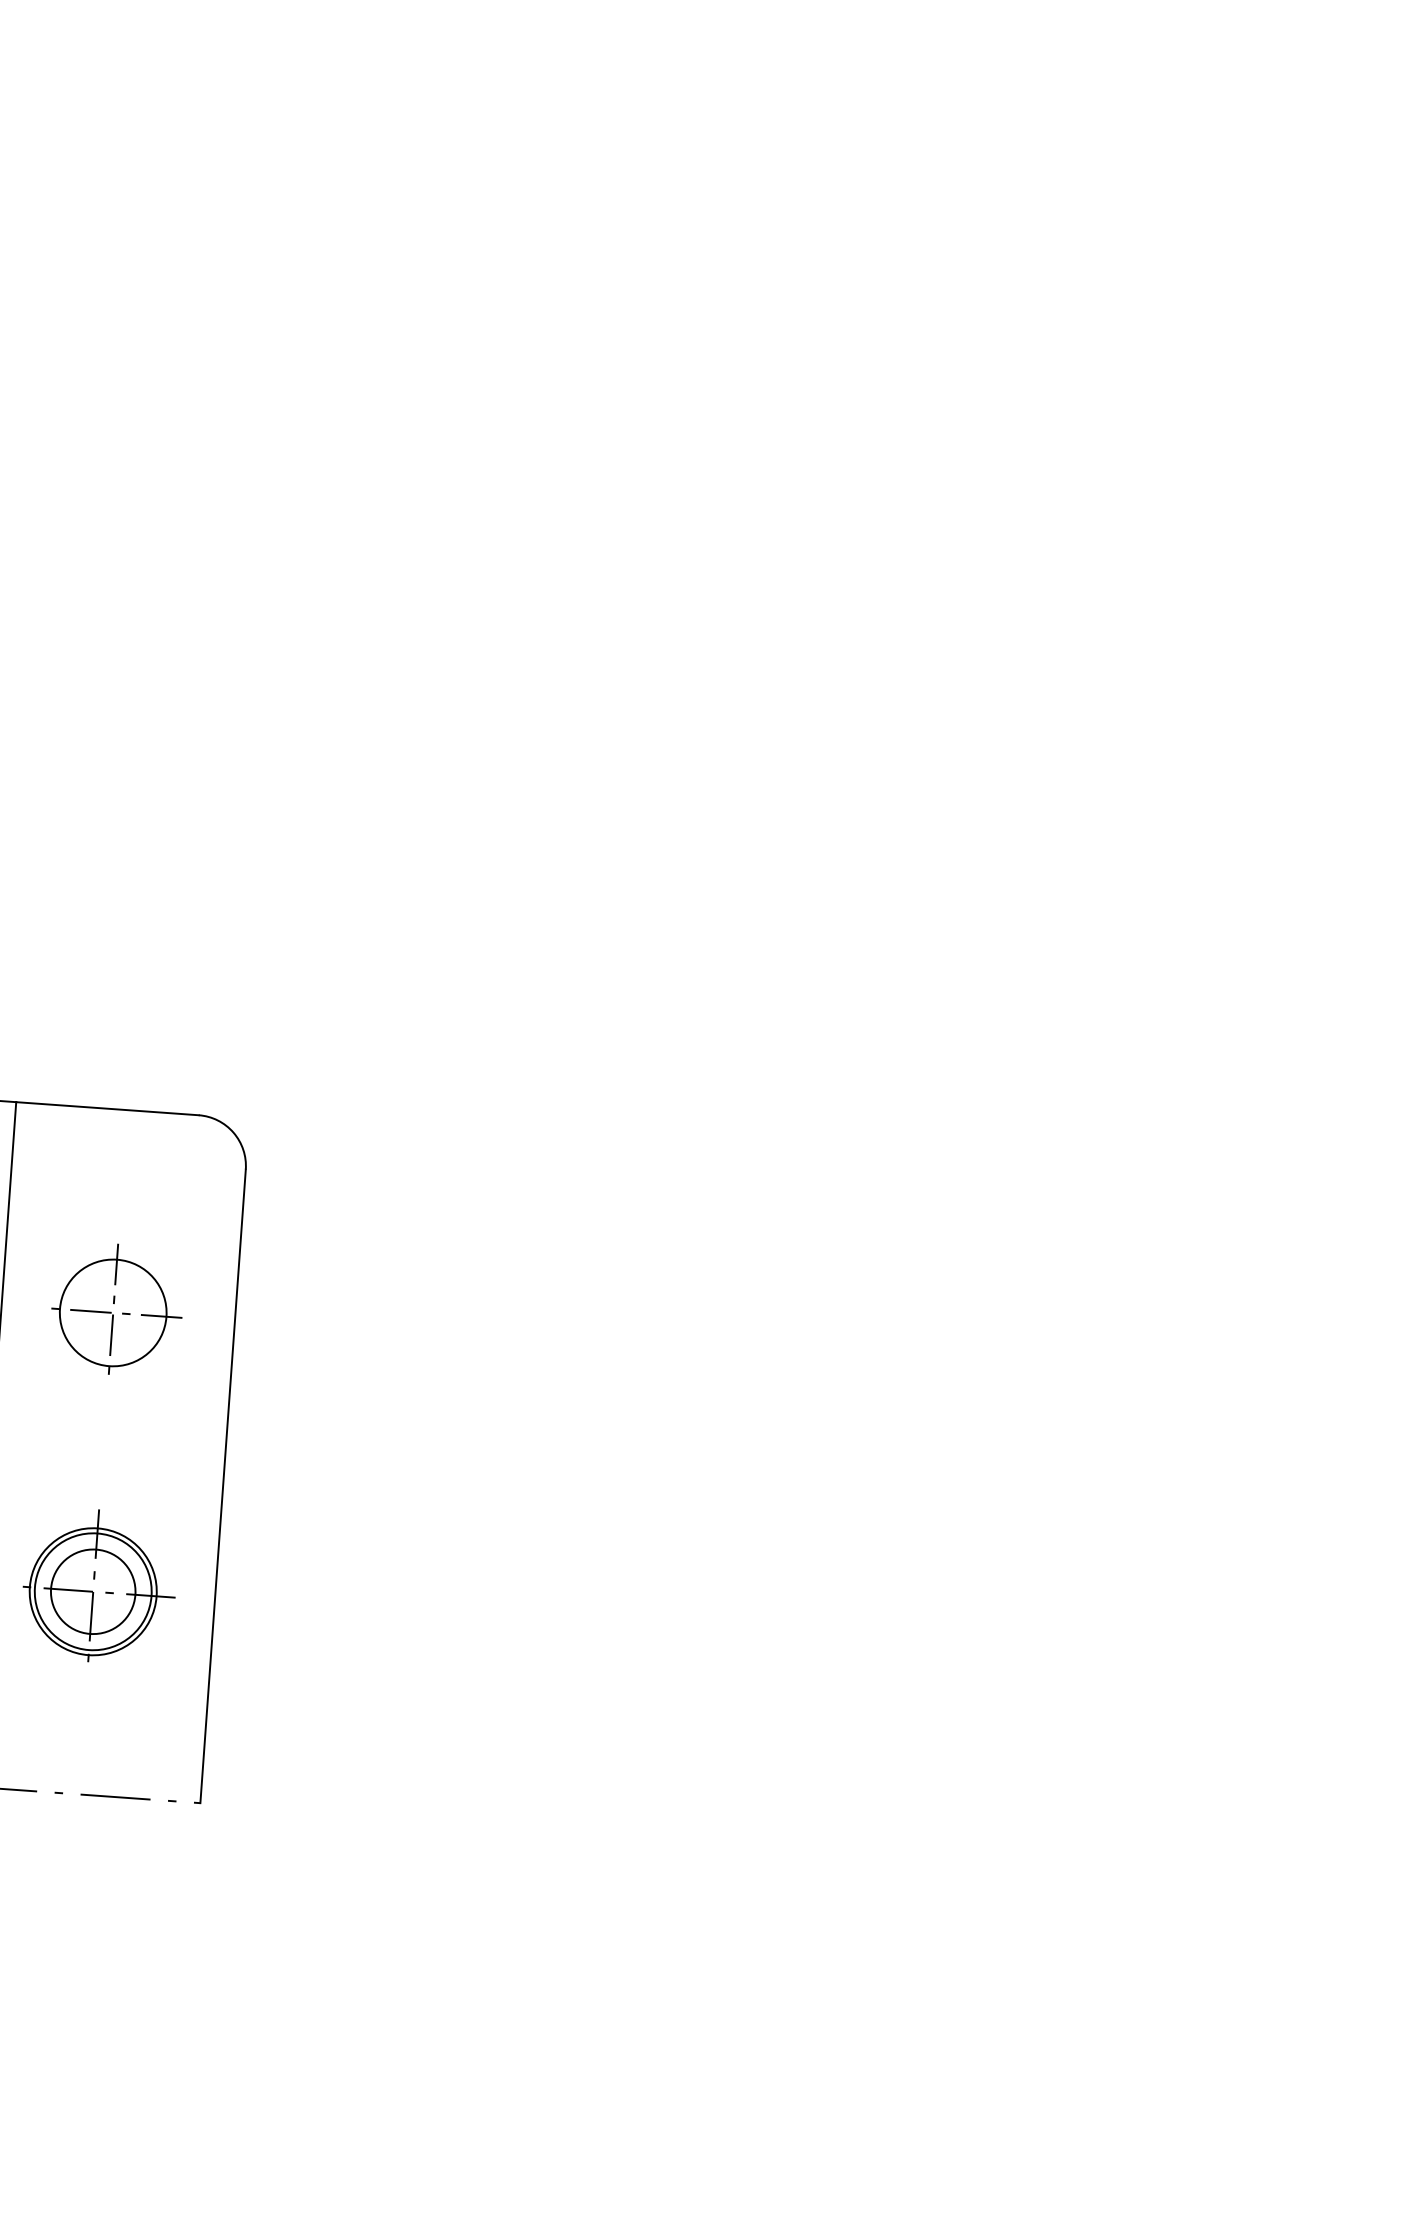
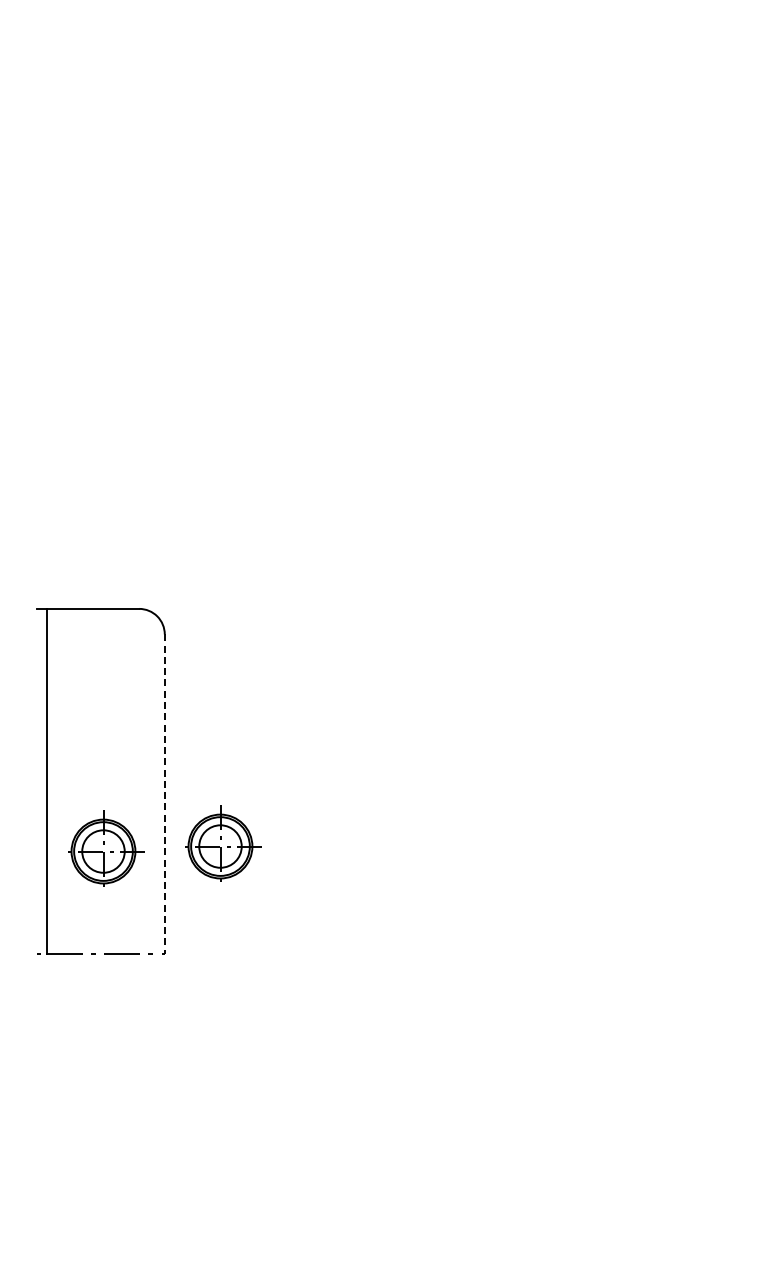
part: (115, 1307) -> (104, 708), removed
line: (222, 1487) -> (164, 794), solid -> dashed
part: (332, 1592) -> (223, 843), added

